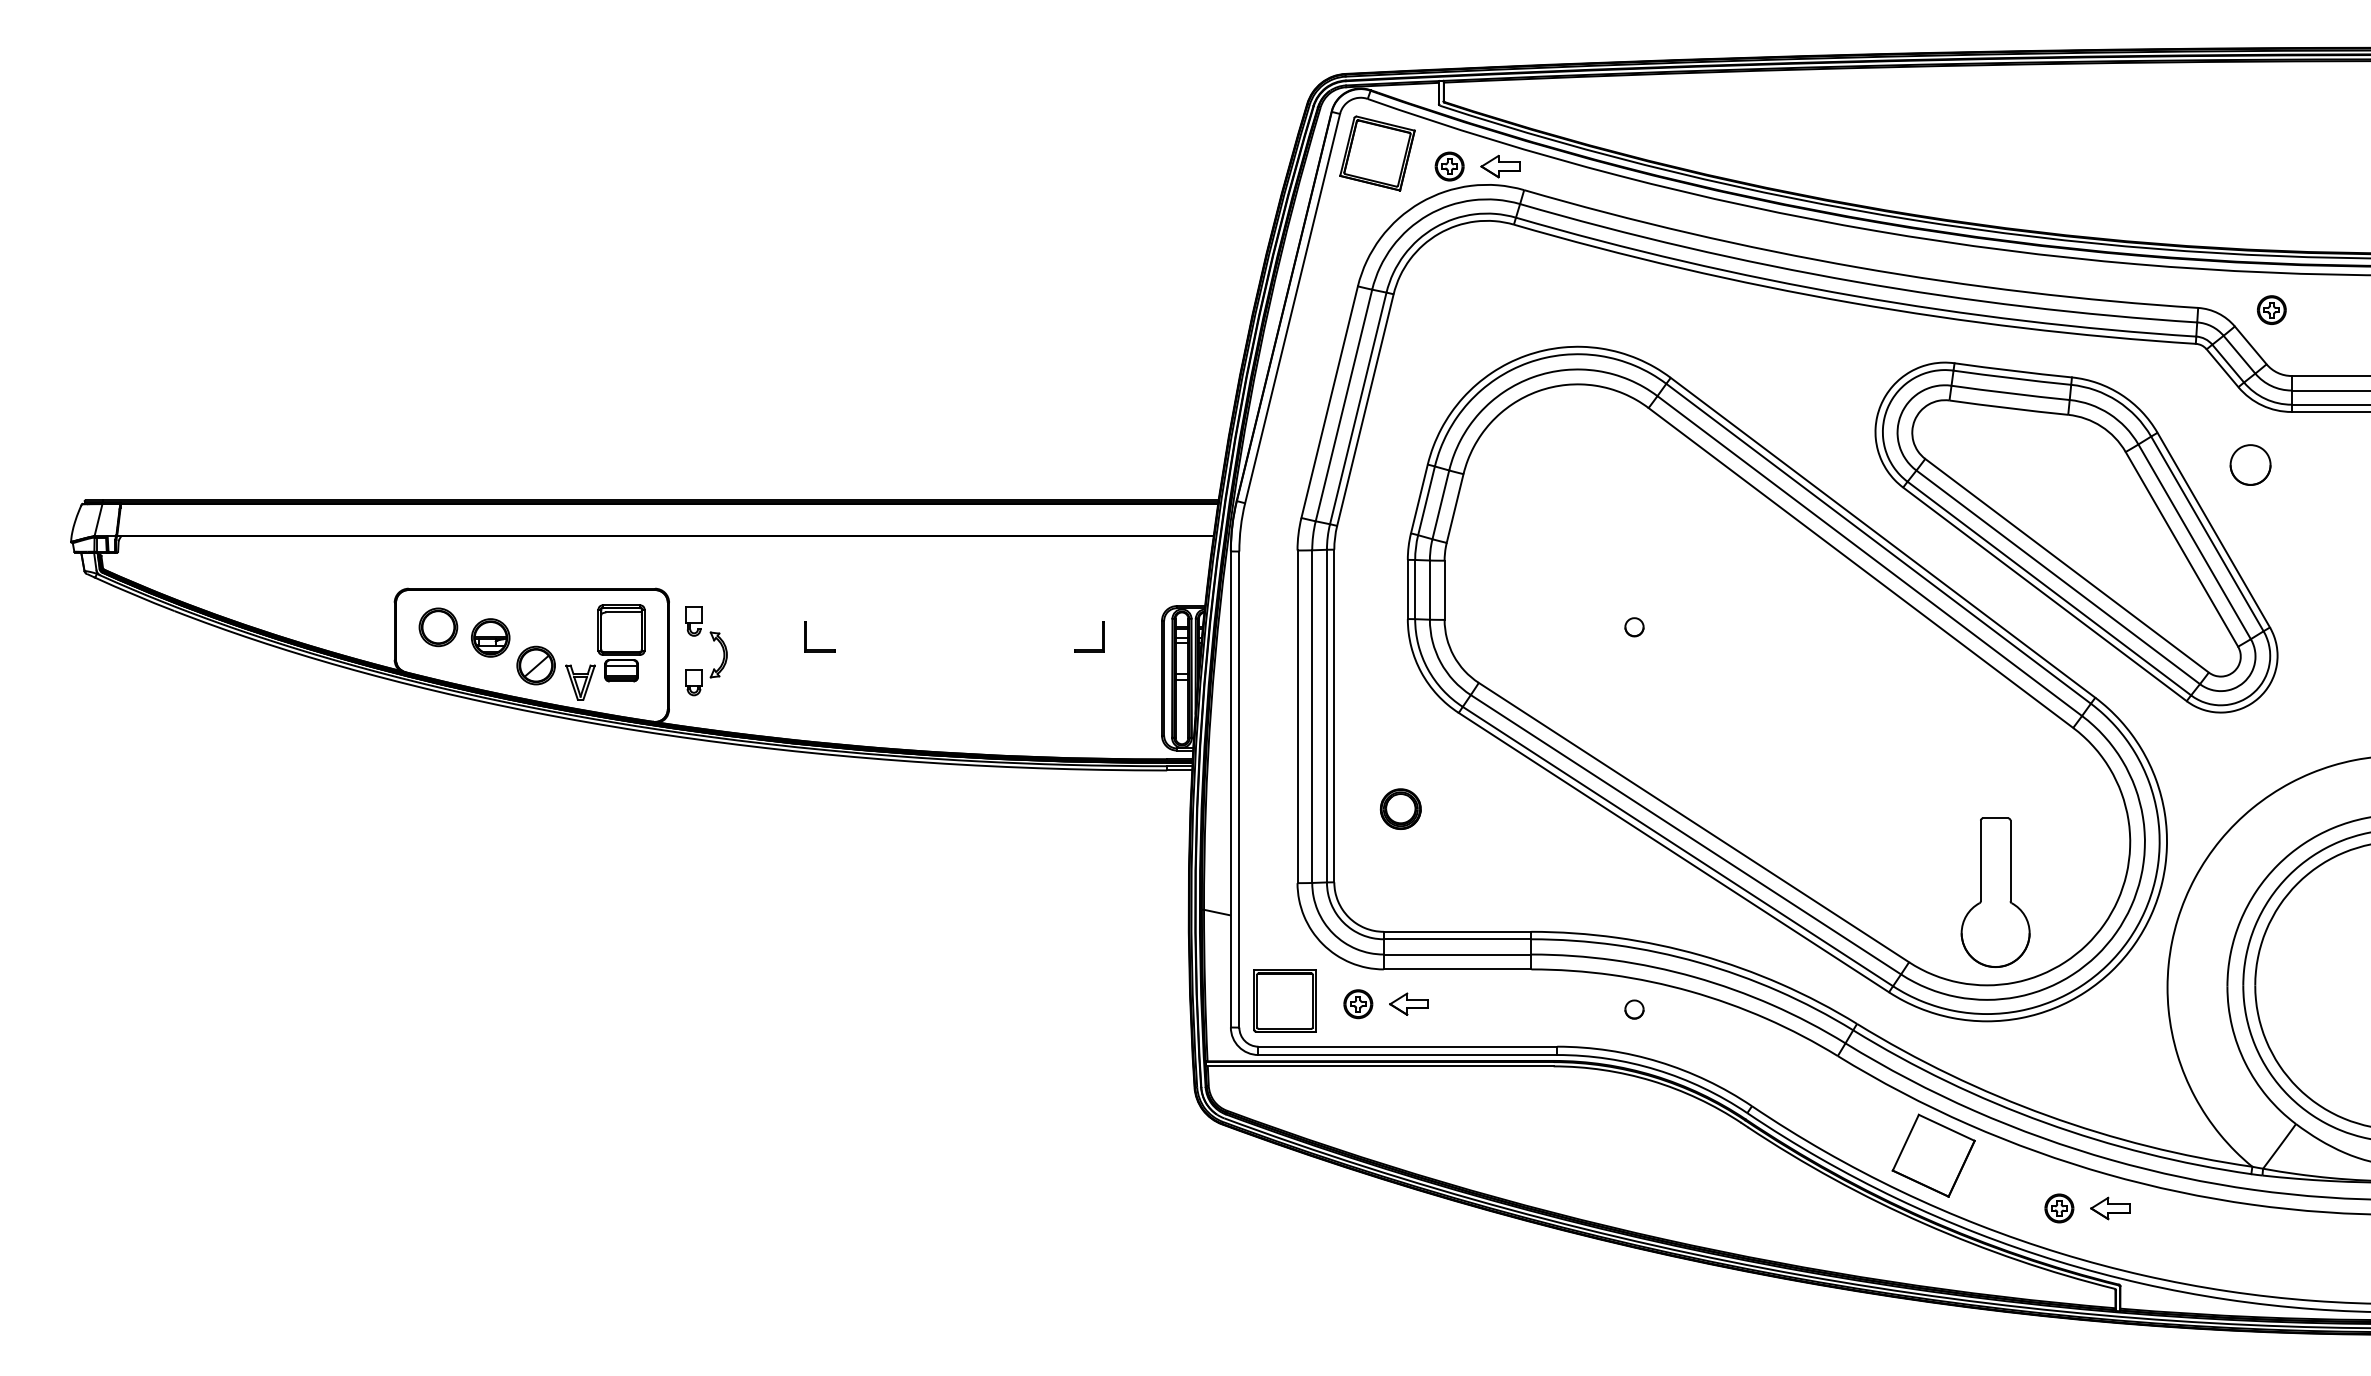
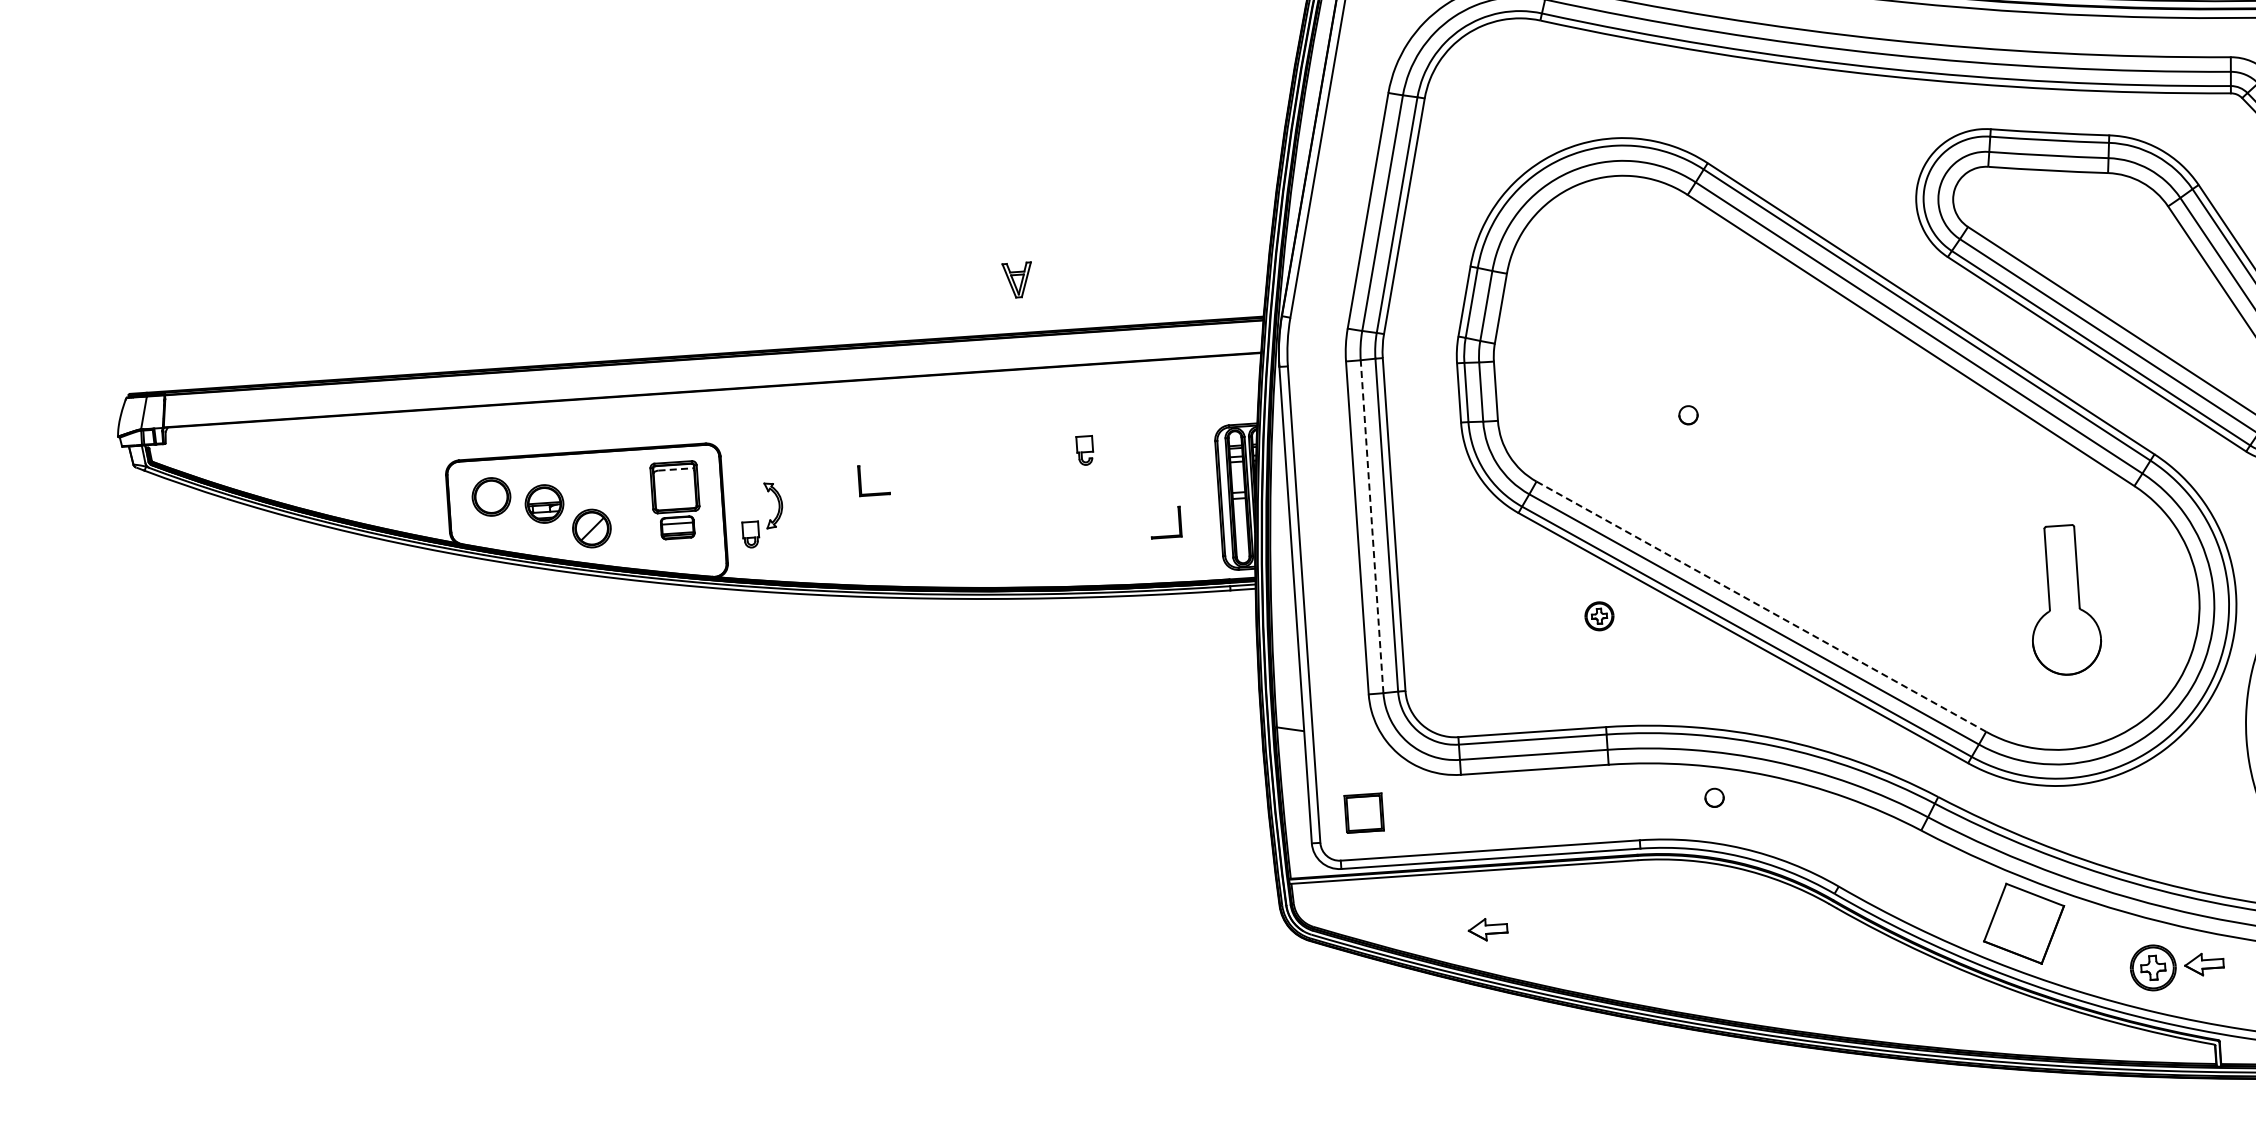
line: (624, 612) -> (676, 469), solid -> dashed
part: (693, 621) -> (1084, 450), moved
part: (1102, 636) -> (1178, 521), moved
part: (580, 682) -> (1017, 280), moved
line: (1312, 716) -> (1372, 526), solid -> dashed
part: (1400, 808) -> (1466, 612), removed
line: (1694, 822) -> (1761, 606), solid -> dashed
part: (1995, 892) -> (2064, 600), moved
part: (1284, 1000) -> (1363, 812), size x0.6
part: (1408, 1003) -> (1487, 928), moved
part: (1358, 1004) -> (1599, 616), moved
part: (2059, 1208) -> (2153, 967), size x1.6

